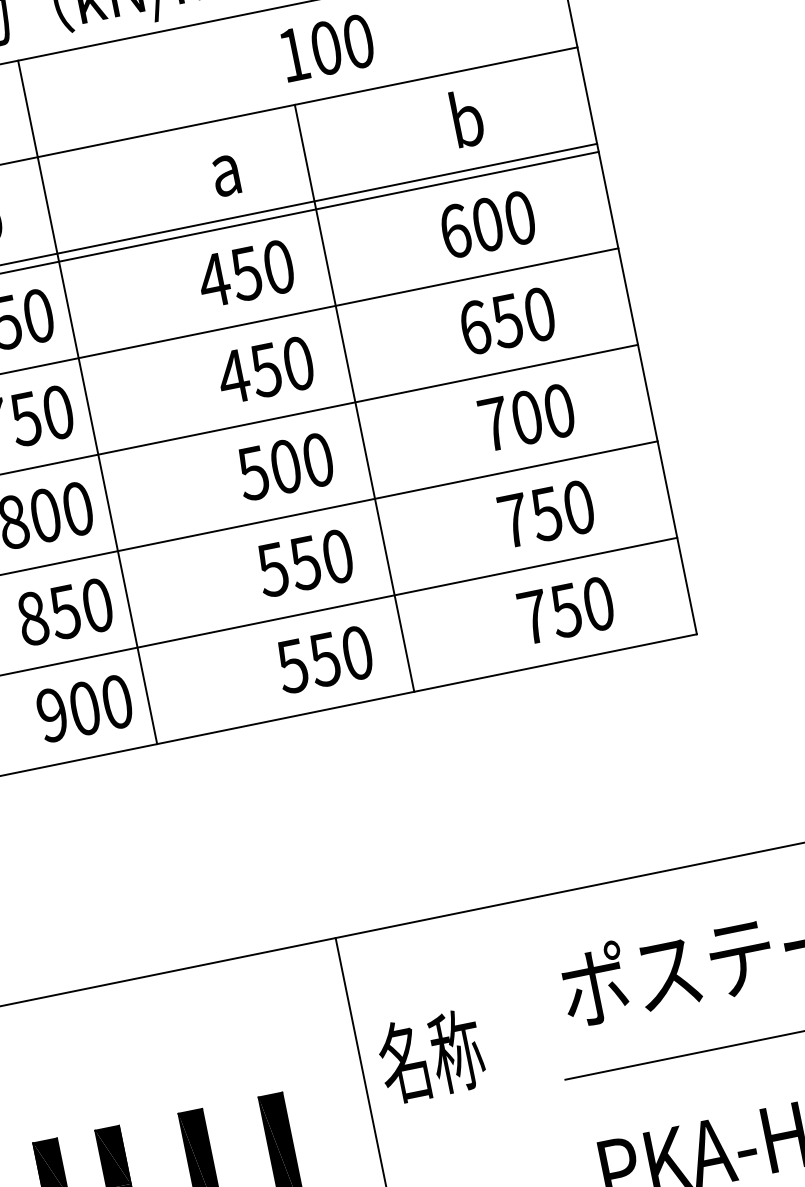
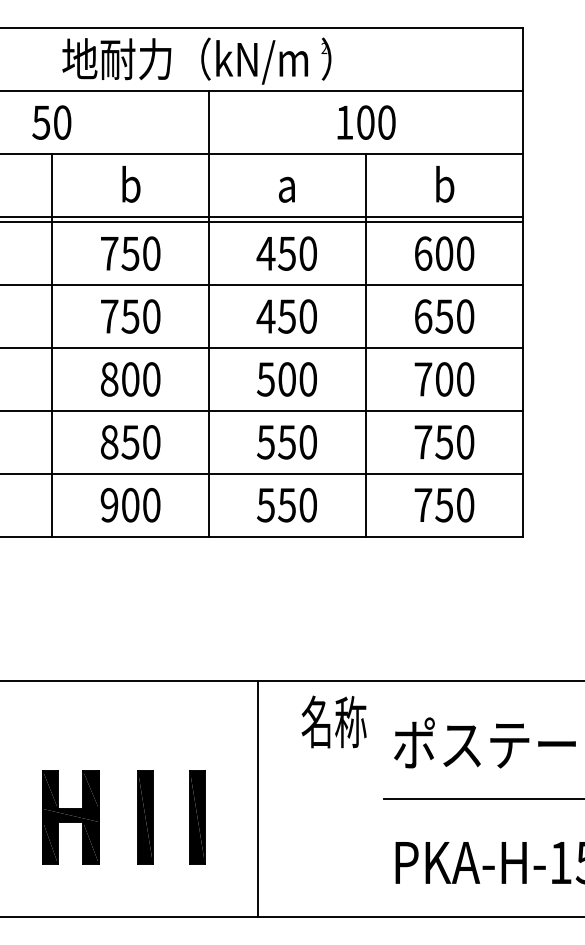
line: (353, 398) -> (365, 345), moved
line: (87, 401) -> (209, 313), moved
text: (430, 1055) -> (333, 721), moved

